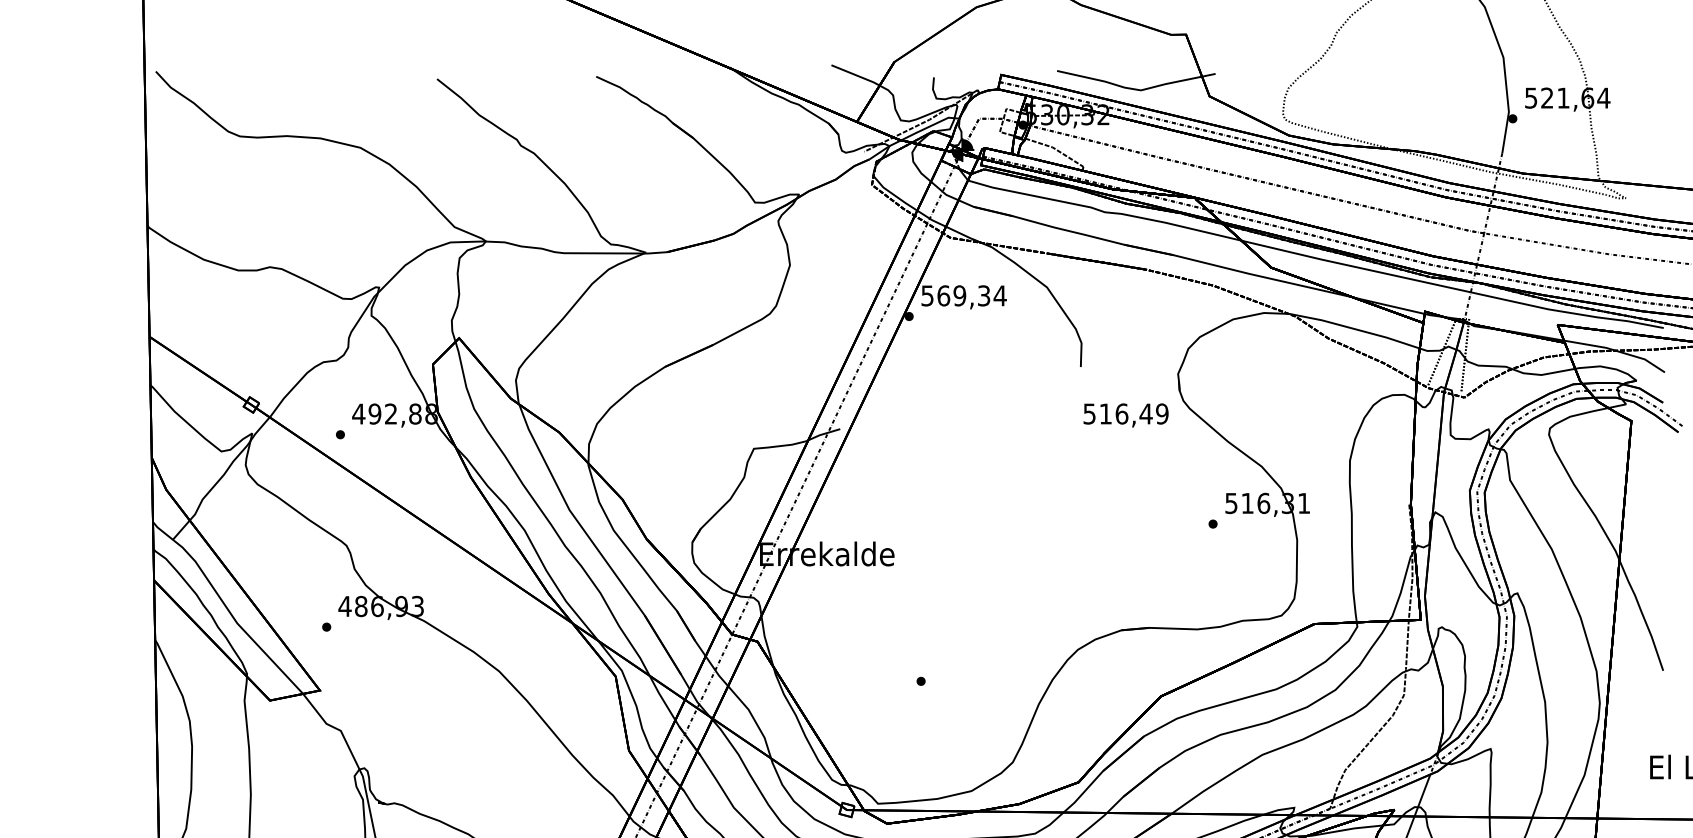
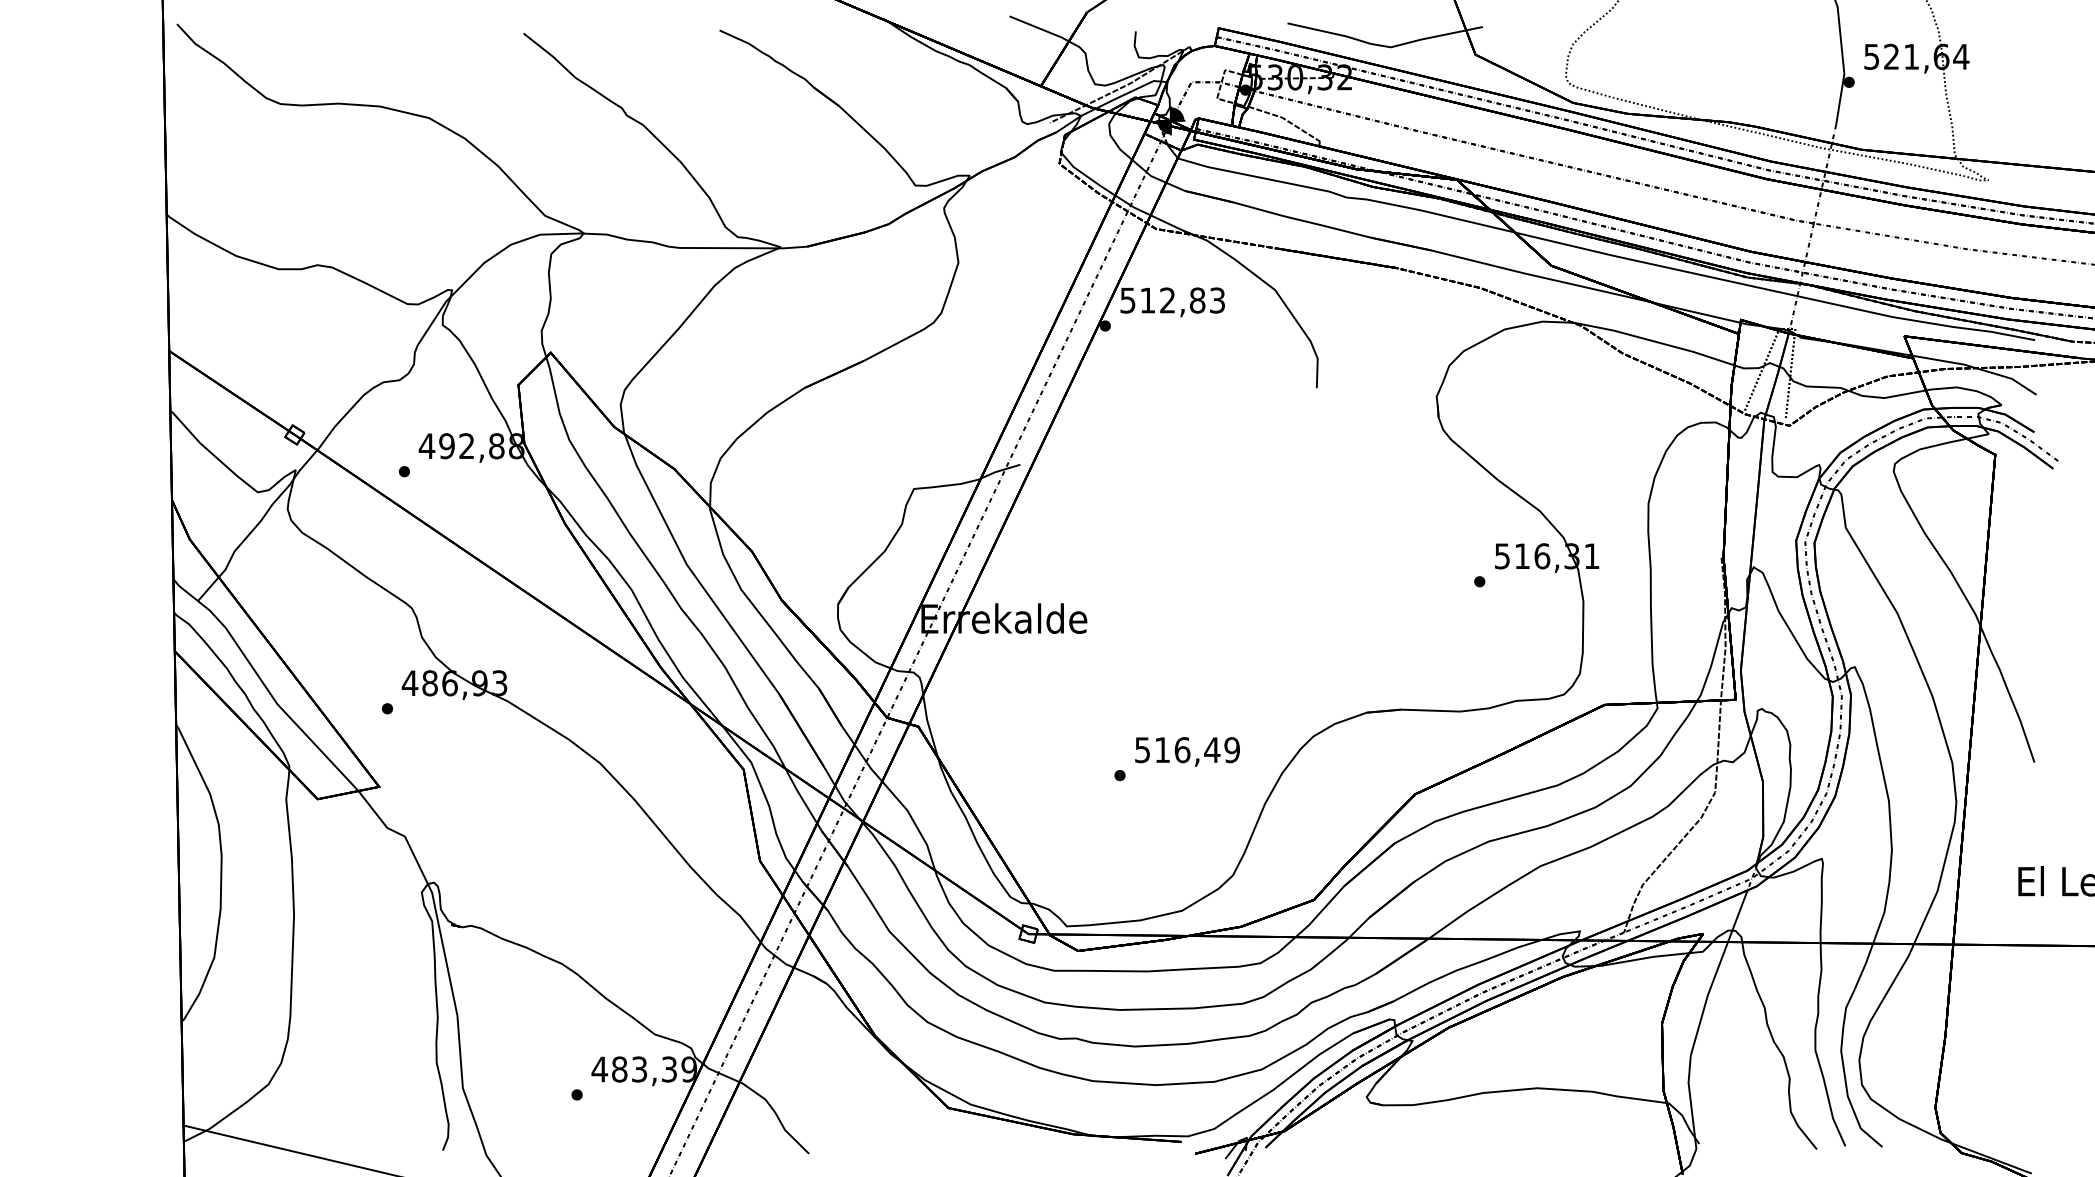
text: (971, 295) -> (1182, 300), 569,34 -> 512,83
text: (1126, 415) -> (1187, 751), moved

